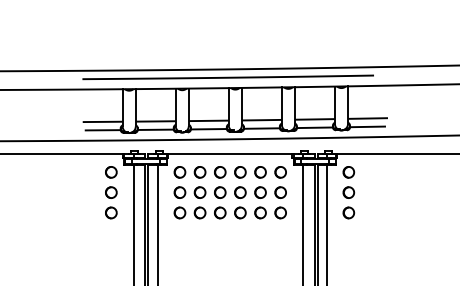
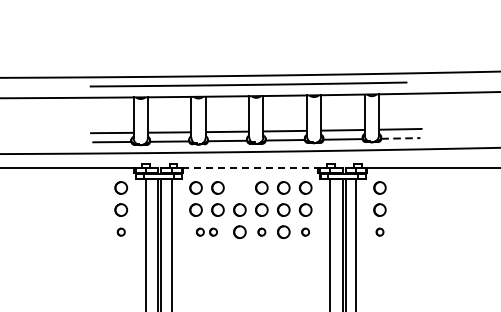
line: (367, 126) -> (400, 138), solid -> dashed
line: (230, 154) -> (251, 168), solid -> dashed
part: (220, 172) -> (240, 188), removed
part: (111, 212) -> (121, 231), size x0.6
part: (189, 212) -> (206, 231), size x0.6
part: (240, 212) -> (261, 231), size x0.6
part: (280, 212) -> (305, 231), size x0.6
part: (348, 212) -> (379, 231), size x0.6

